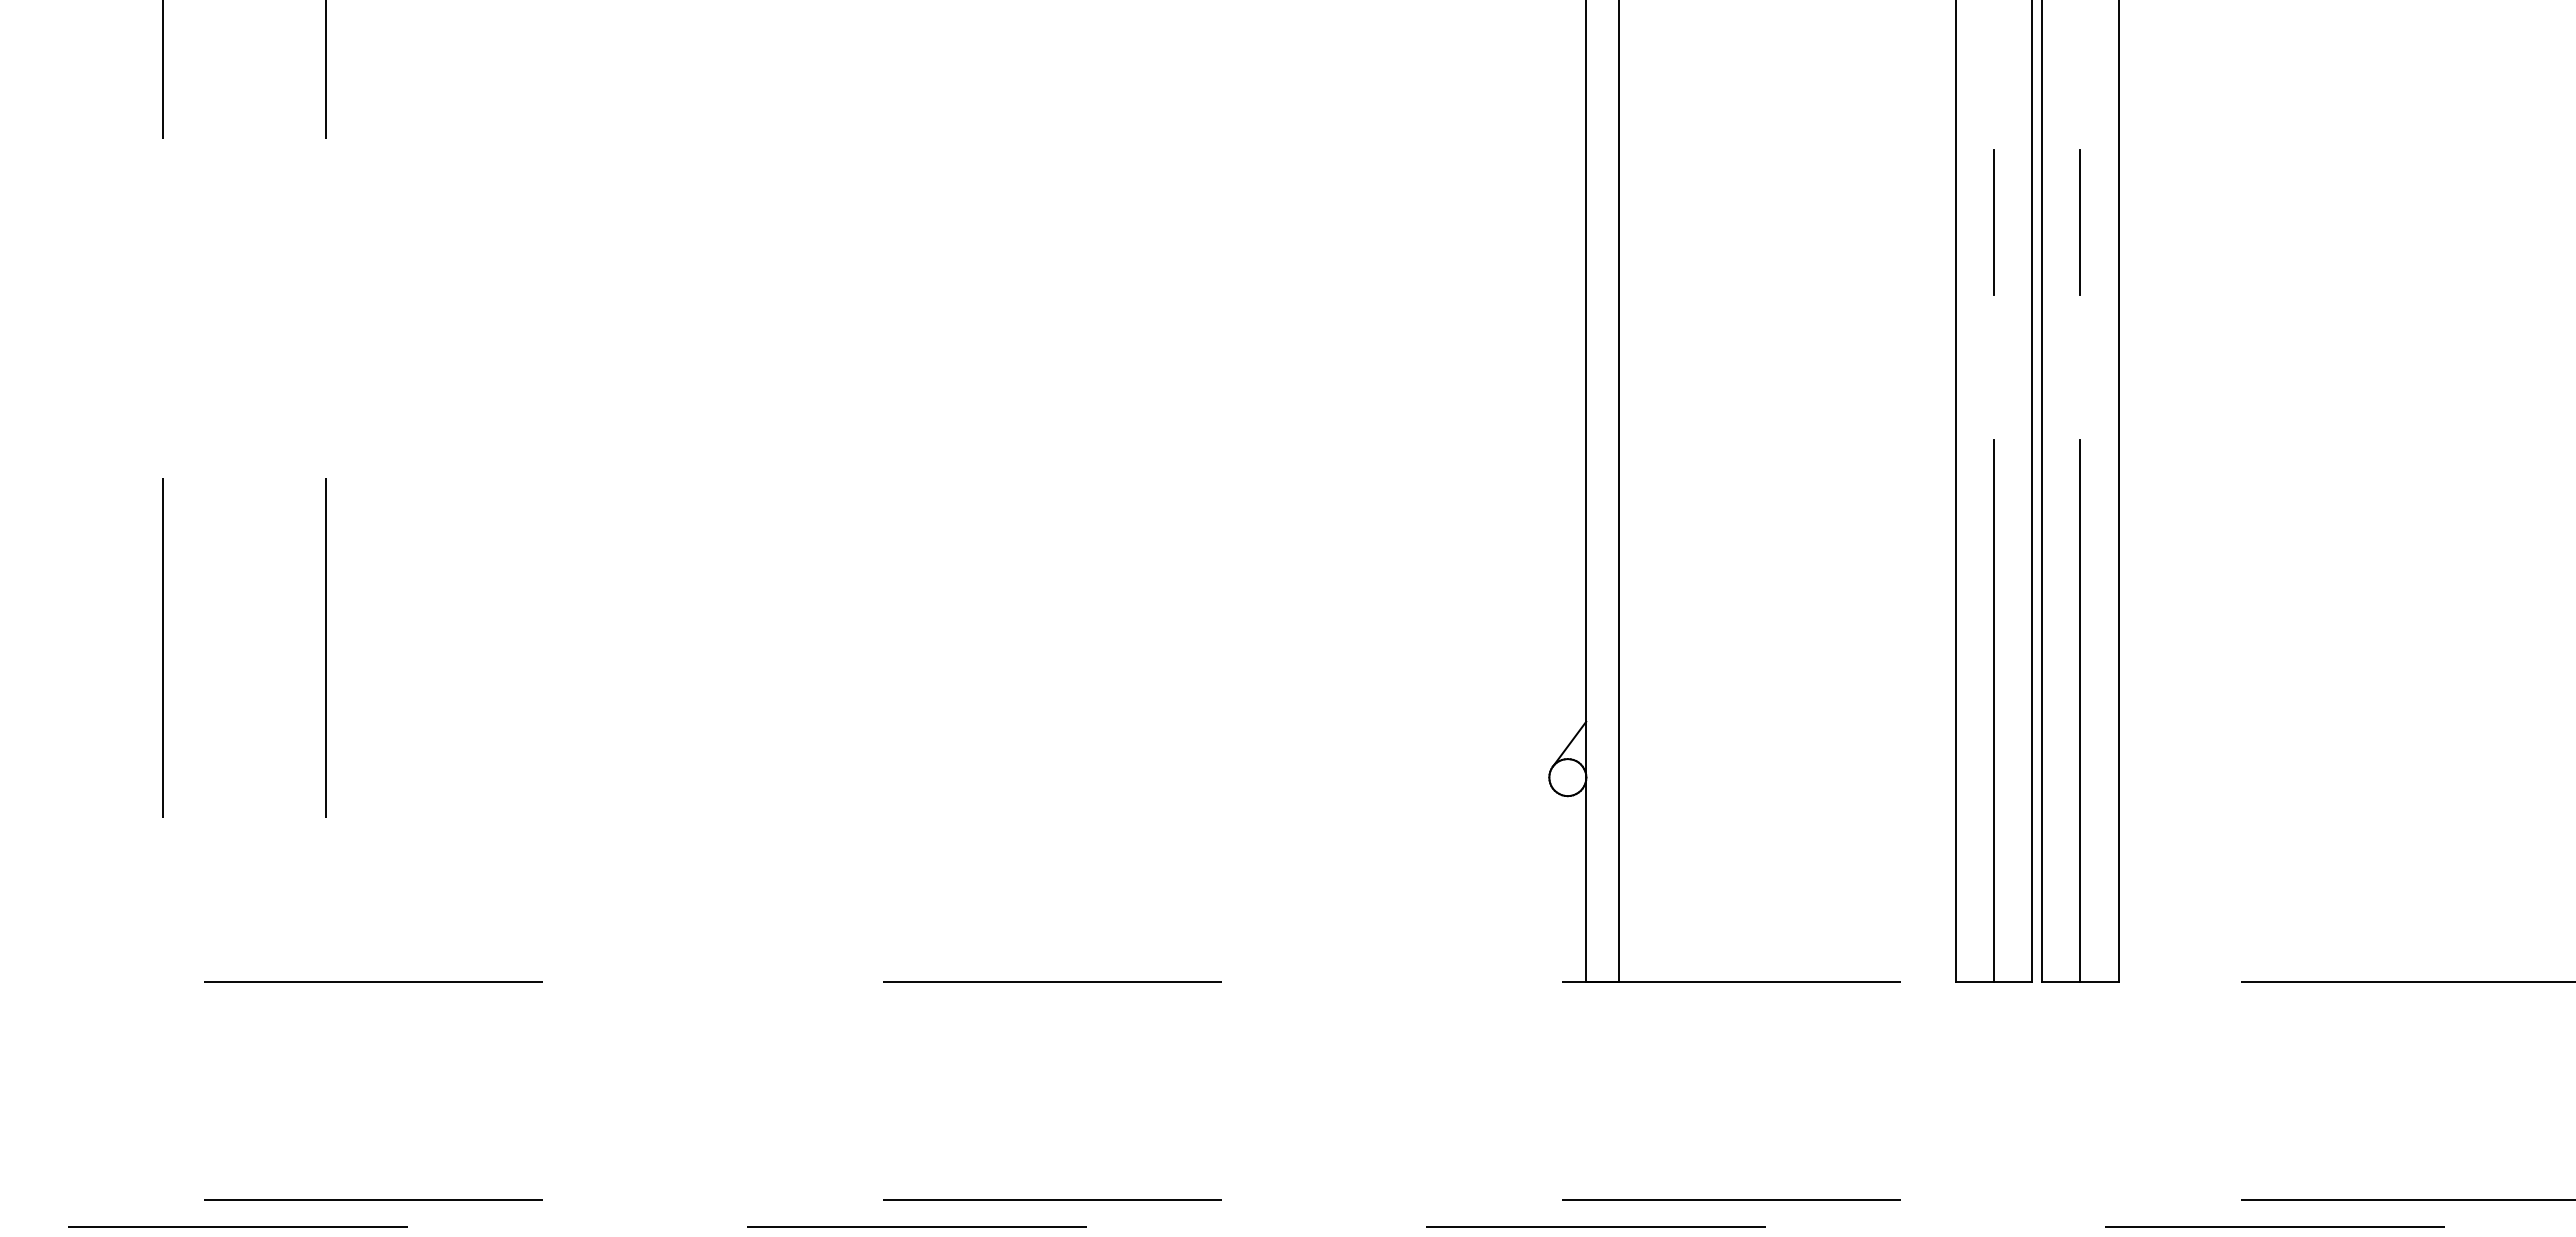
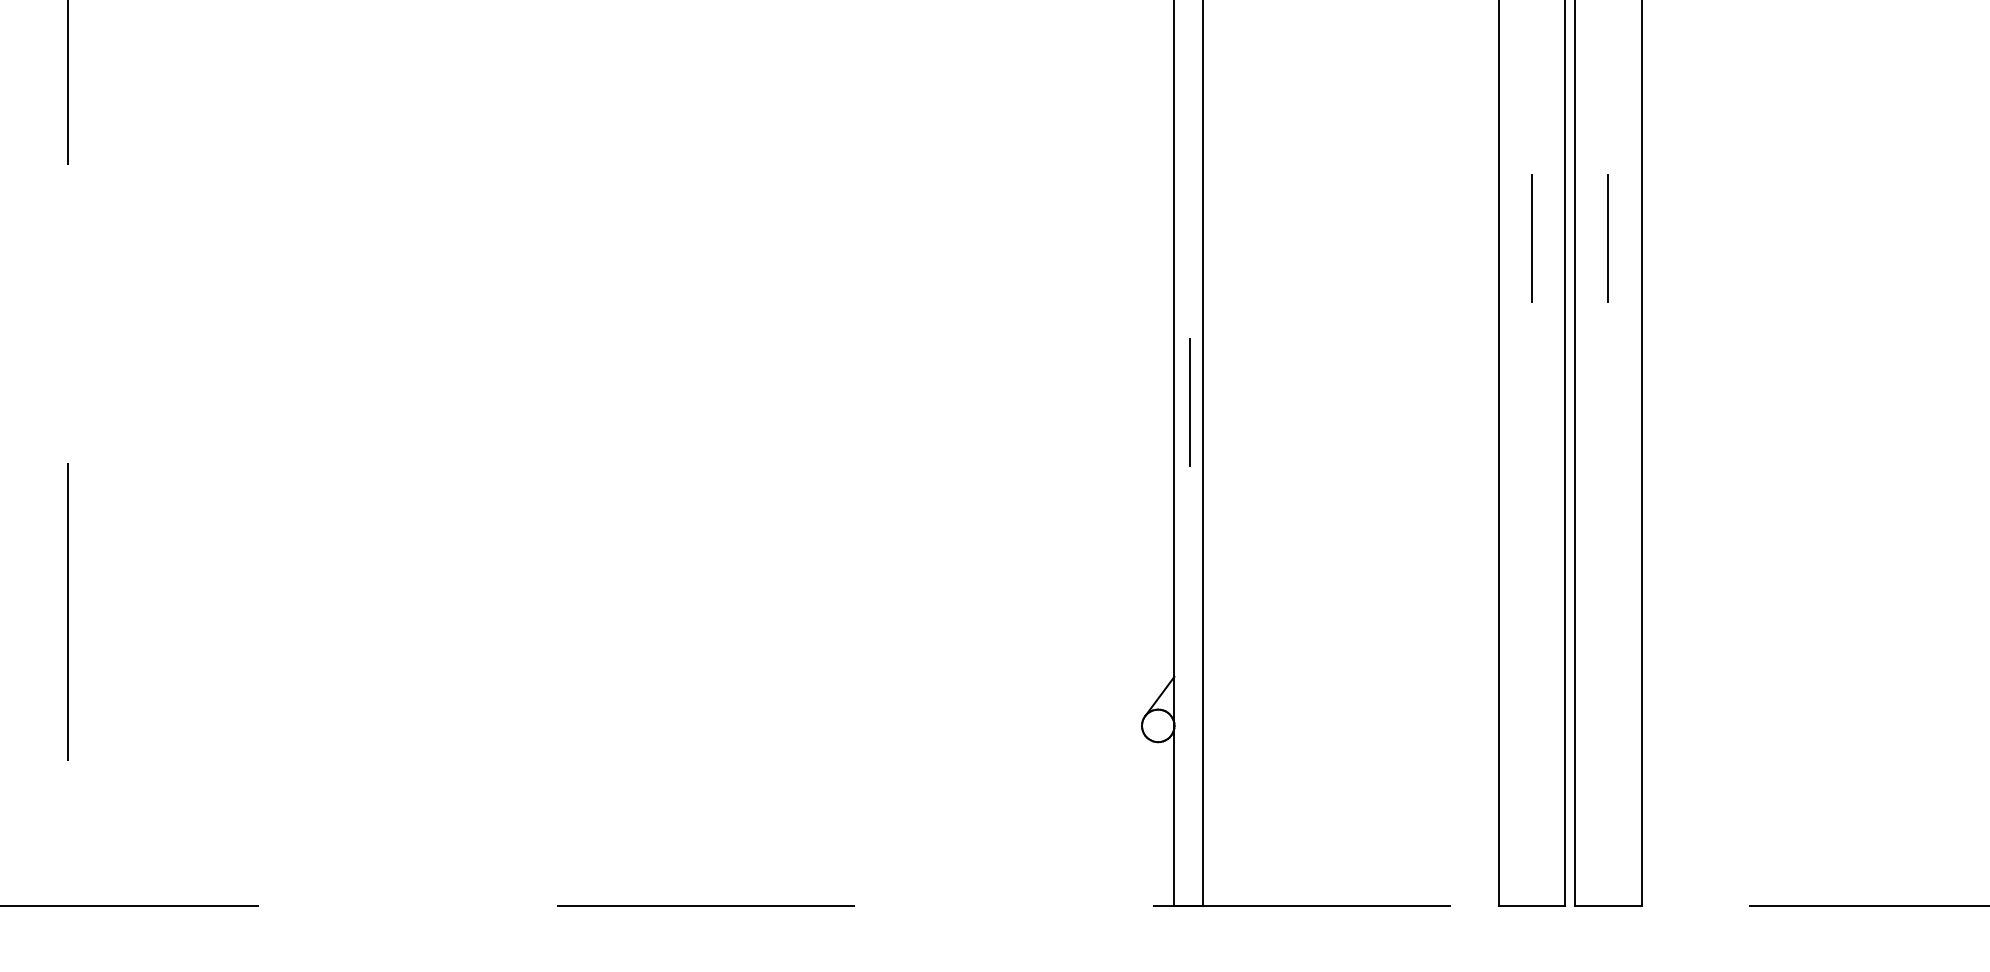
line: (1603, 408) -> (1189, 401), added
line: (1993, 711) -> (1531, 667), removed
line: (2080, 711) -> (1608, 667), removed

